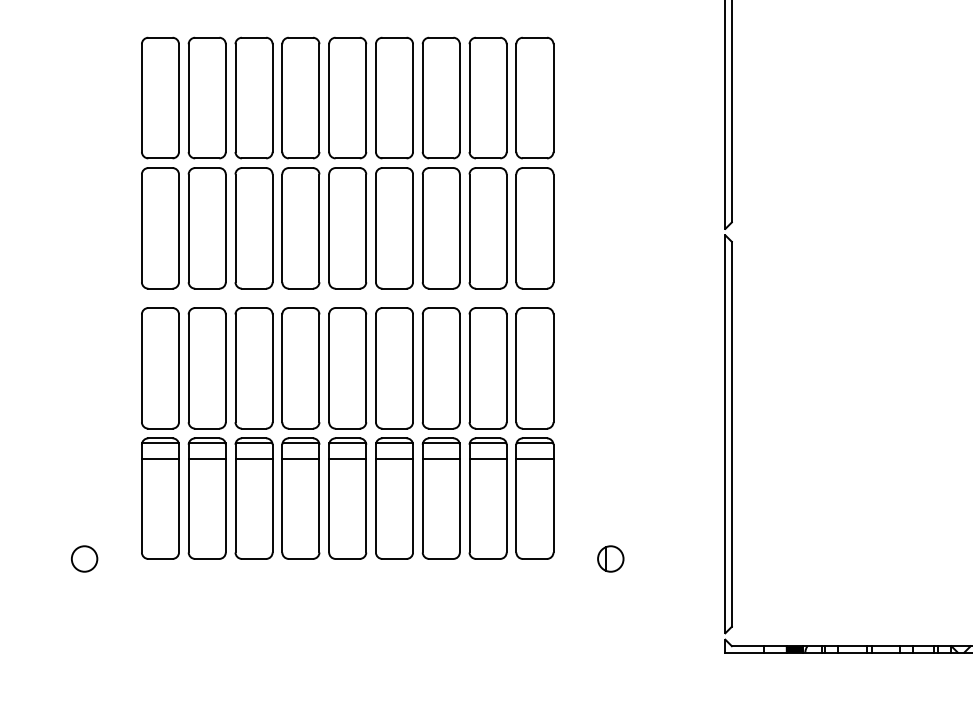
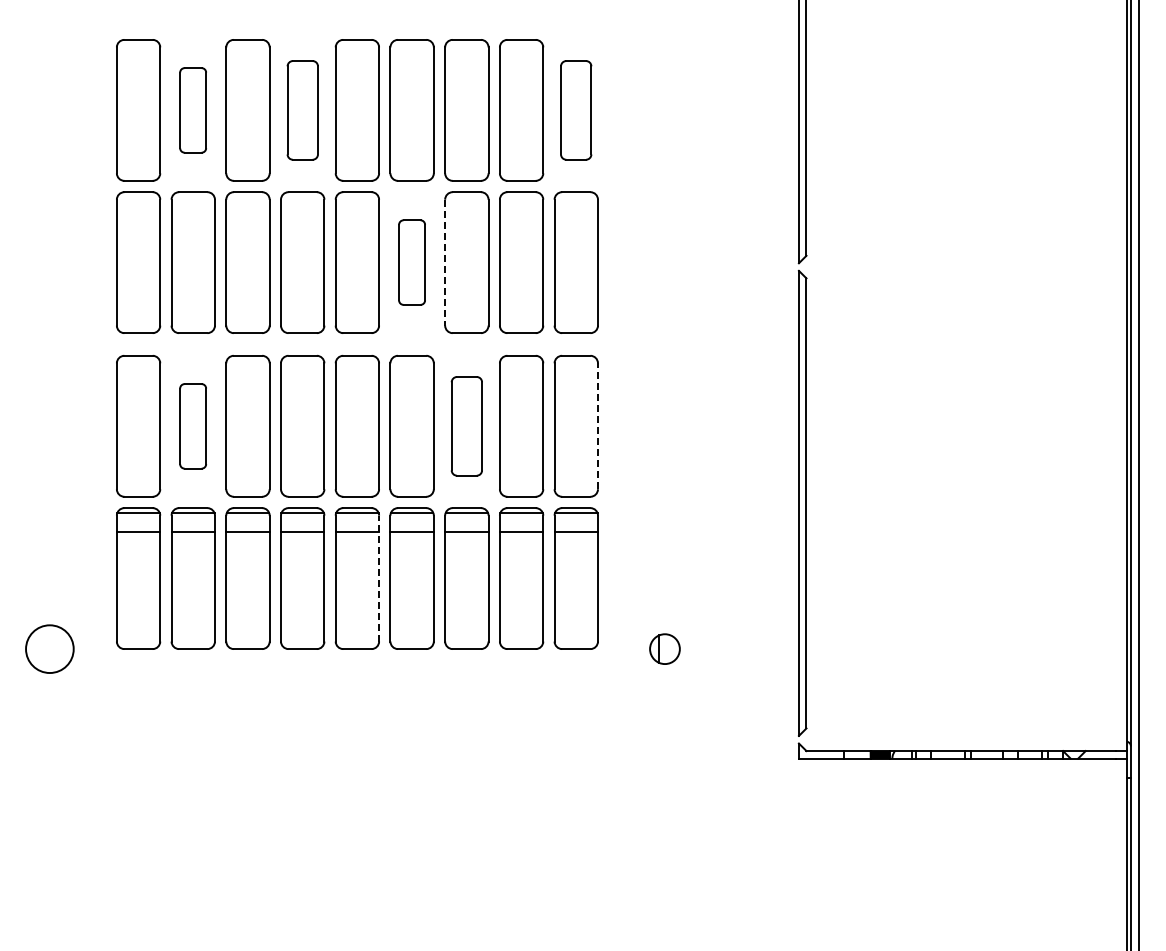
part: (206, 98) -> (192, 110), size x0.6
part: (300, 98) -> (302, 110), size x0.7
part: (534, 98) -> (575, 110), size x0.7
part: (393, 228) -> (411, 262), size x0.6
line: (423, 228) -> (445, 262), solid -> dashed
part: (206, 368) -> (192, 426), size x0.6
part: (441, 368) -> (466, 426), size x0.7
line: (553, 368) -> (598, 426), solid -> dashed
line: (366, 498) -> (379, 578), solid -> dashed
circle: (84, 559) -> (49, 649), size x1.6

